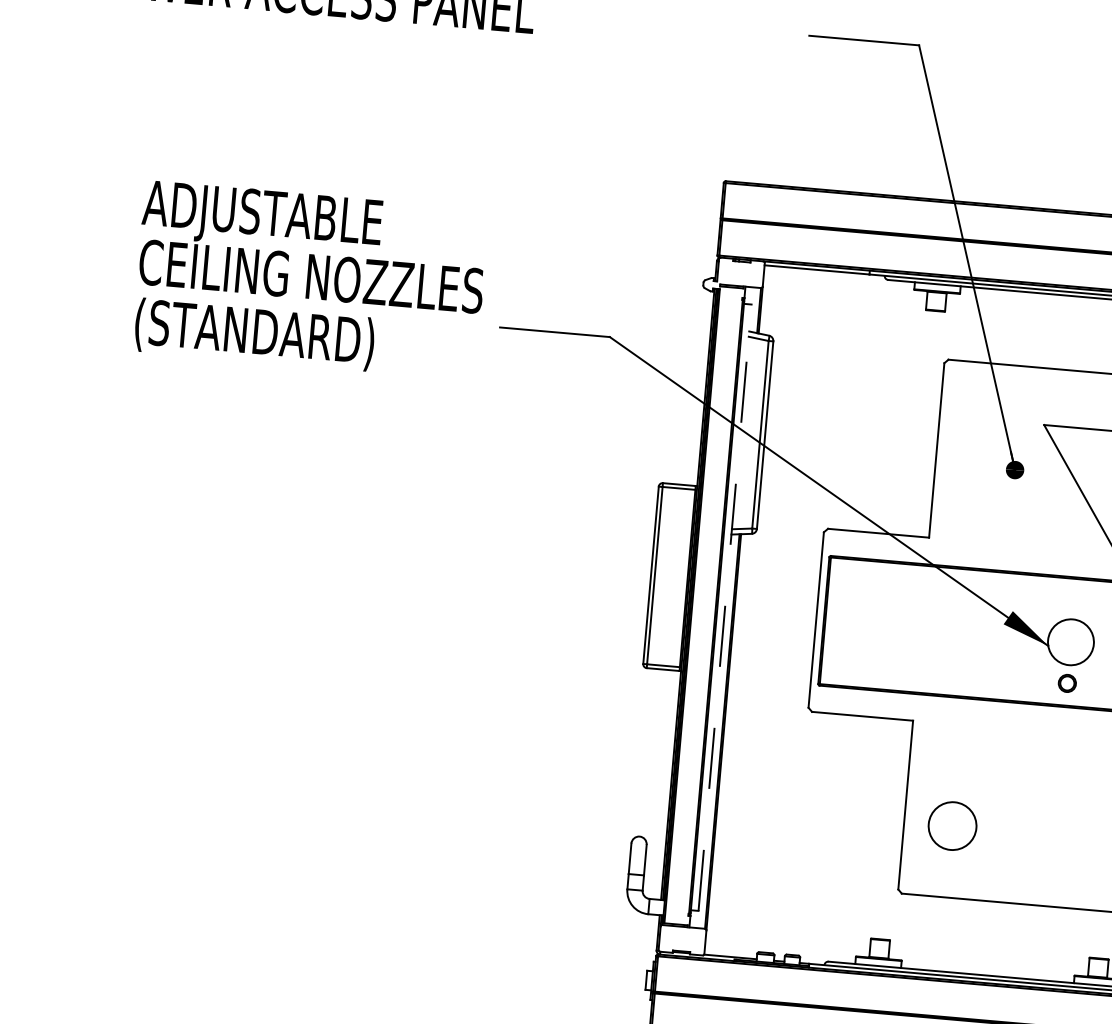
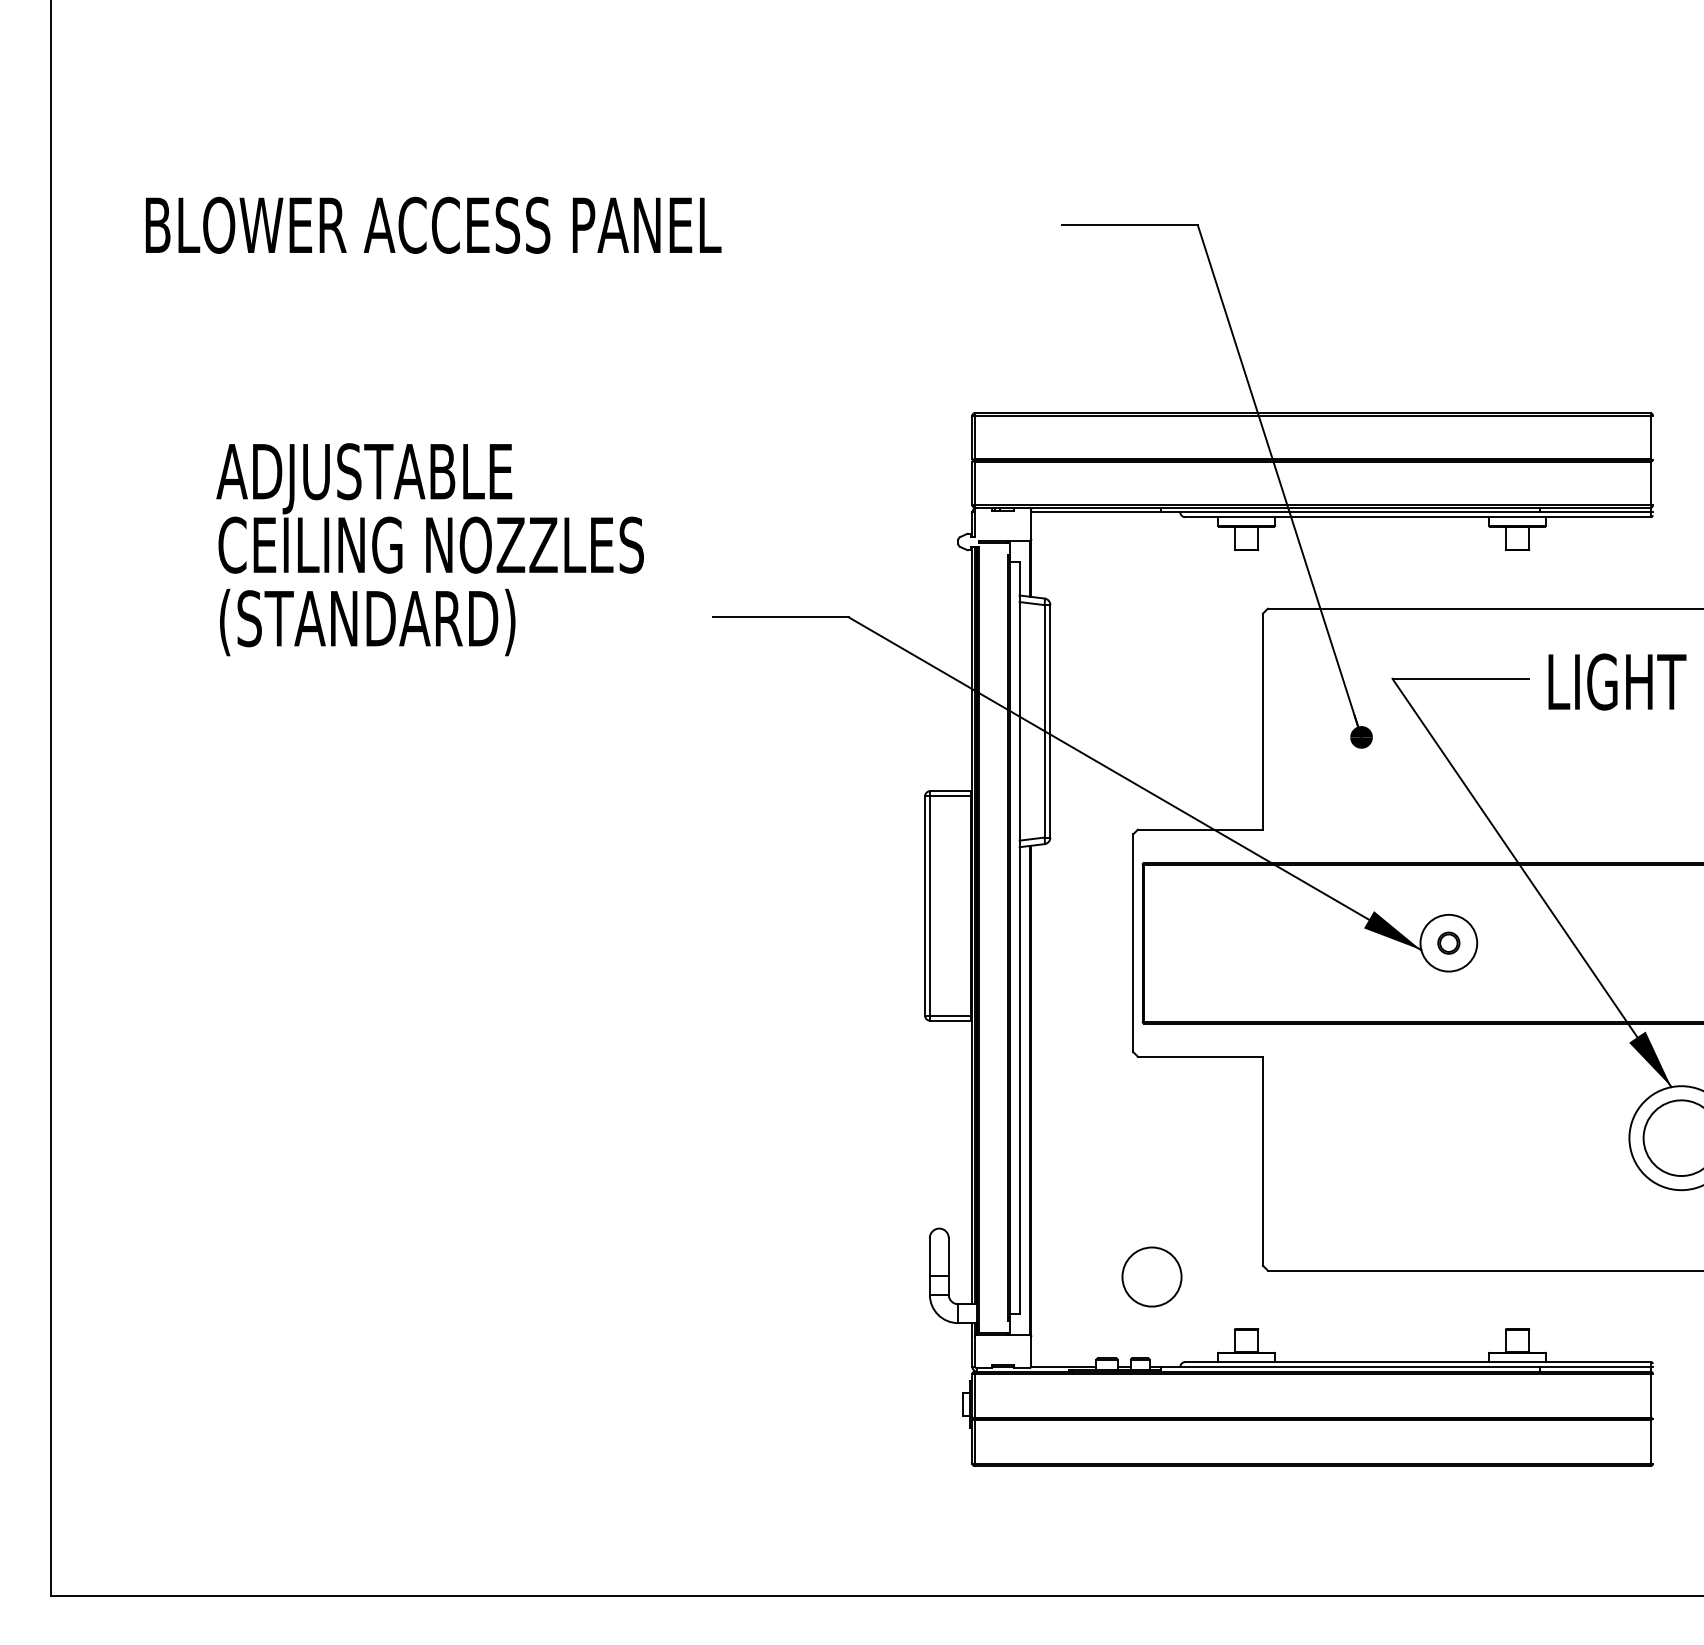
text: (309, 280) -> (429, 549), moved
line: (724, 607) -> (1019, 937), dashed -> solid
part: (1067, 682) -> (1448, 942), moved
circle: (952, 825) -> (1151, 1276), moved

